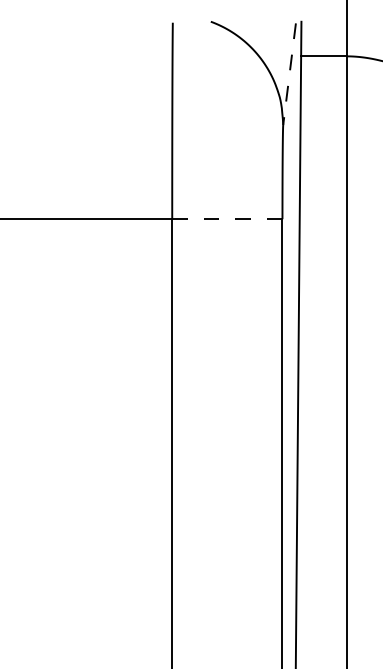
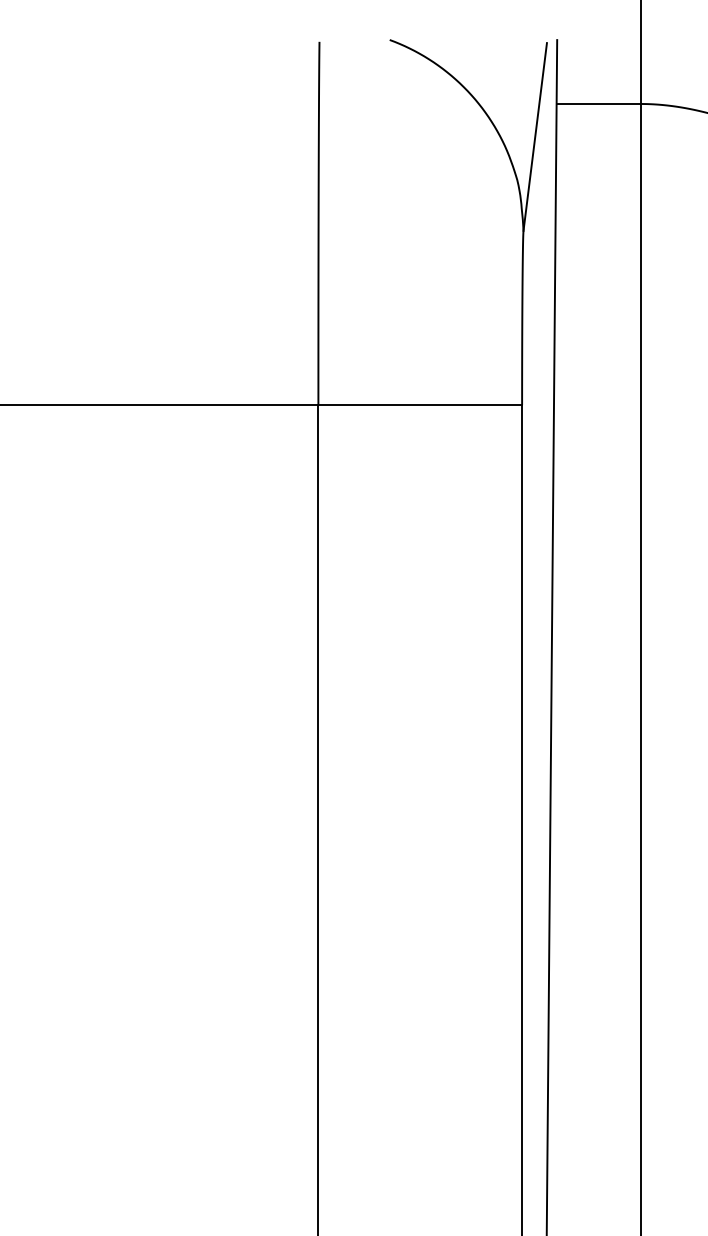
line: (289, 74) -> (535, 137), dashed -> solid
line: (227, 219) -> (420, 405), dashed -> solid

